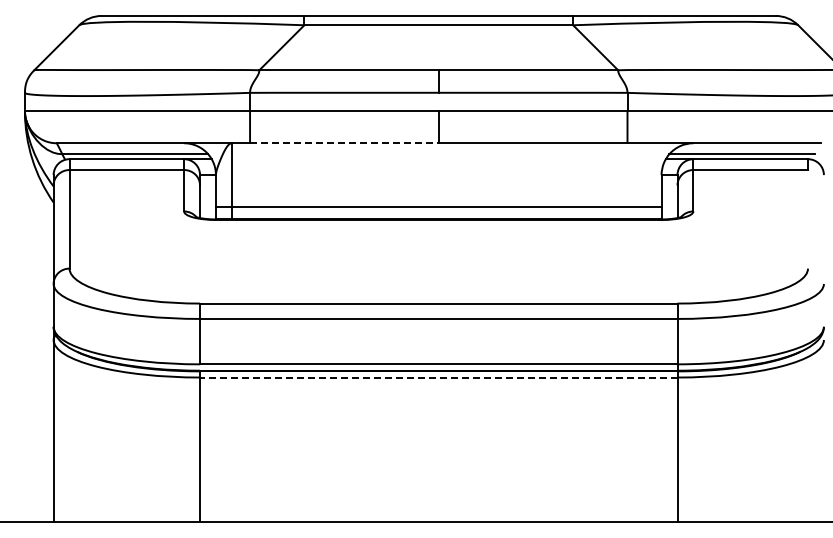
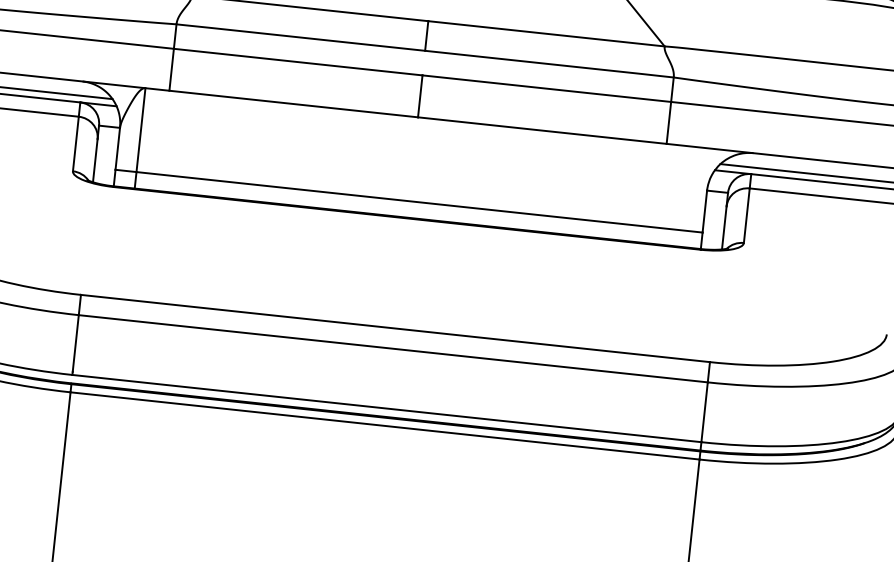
line: (344, 143) -> (293, 104), dashed -> solid
line: (438, 377) -> (384, 425), dashed -> solid

